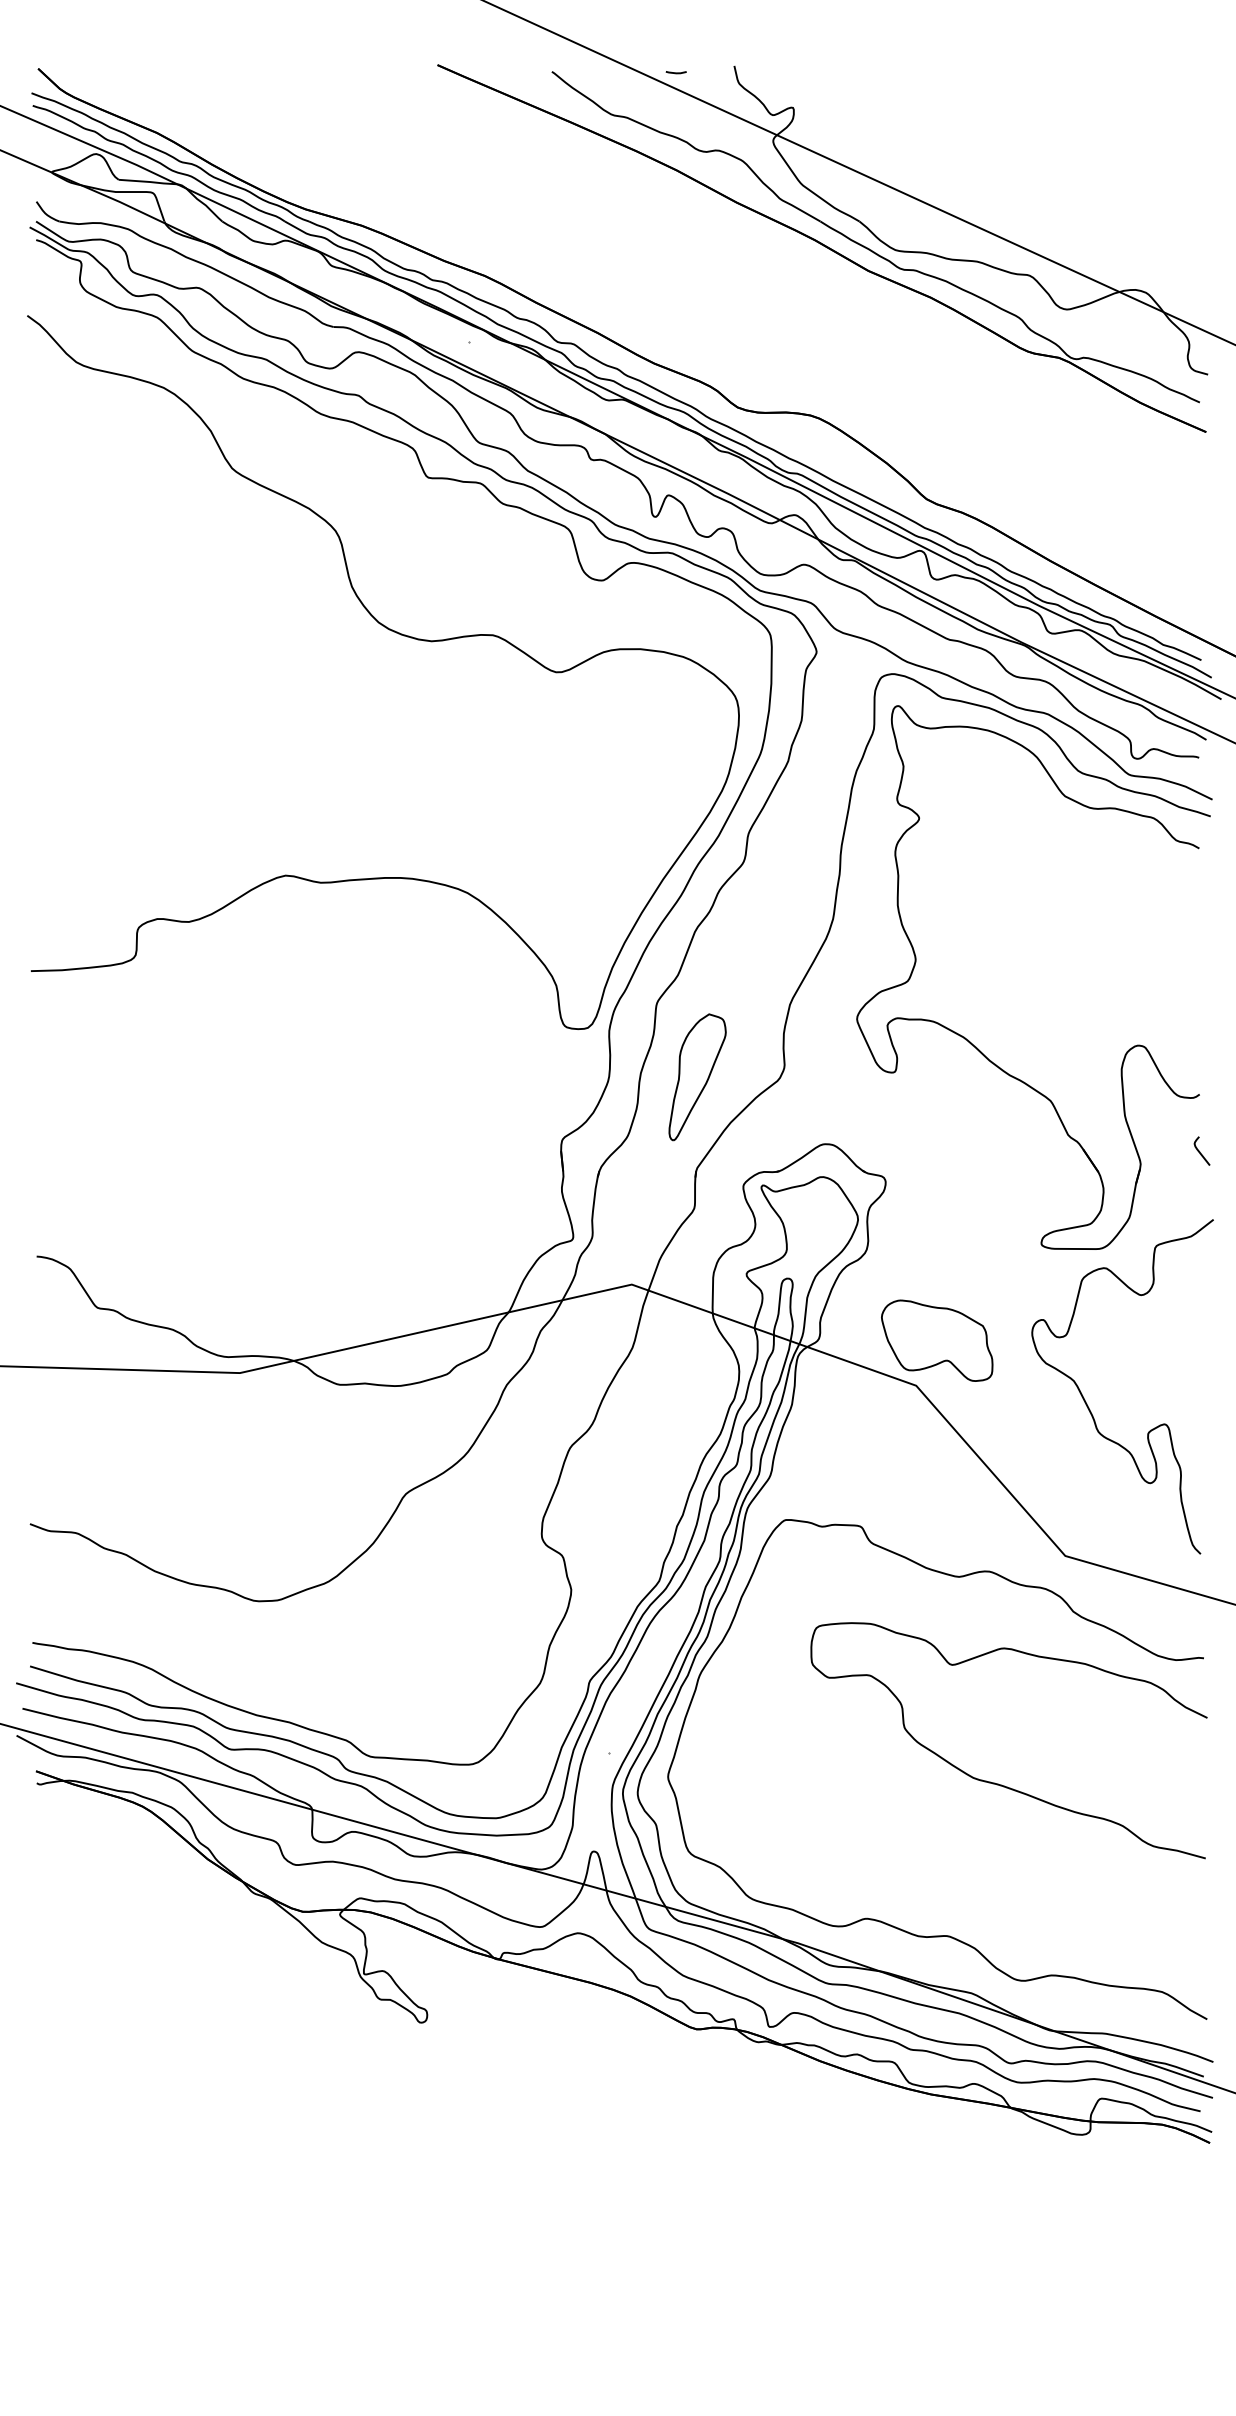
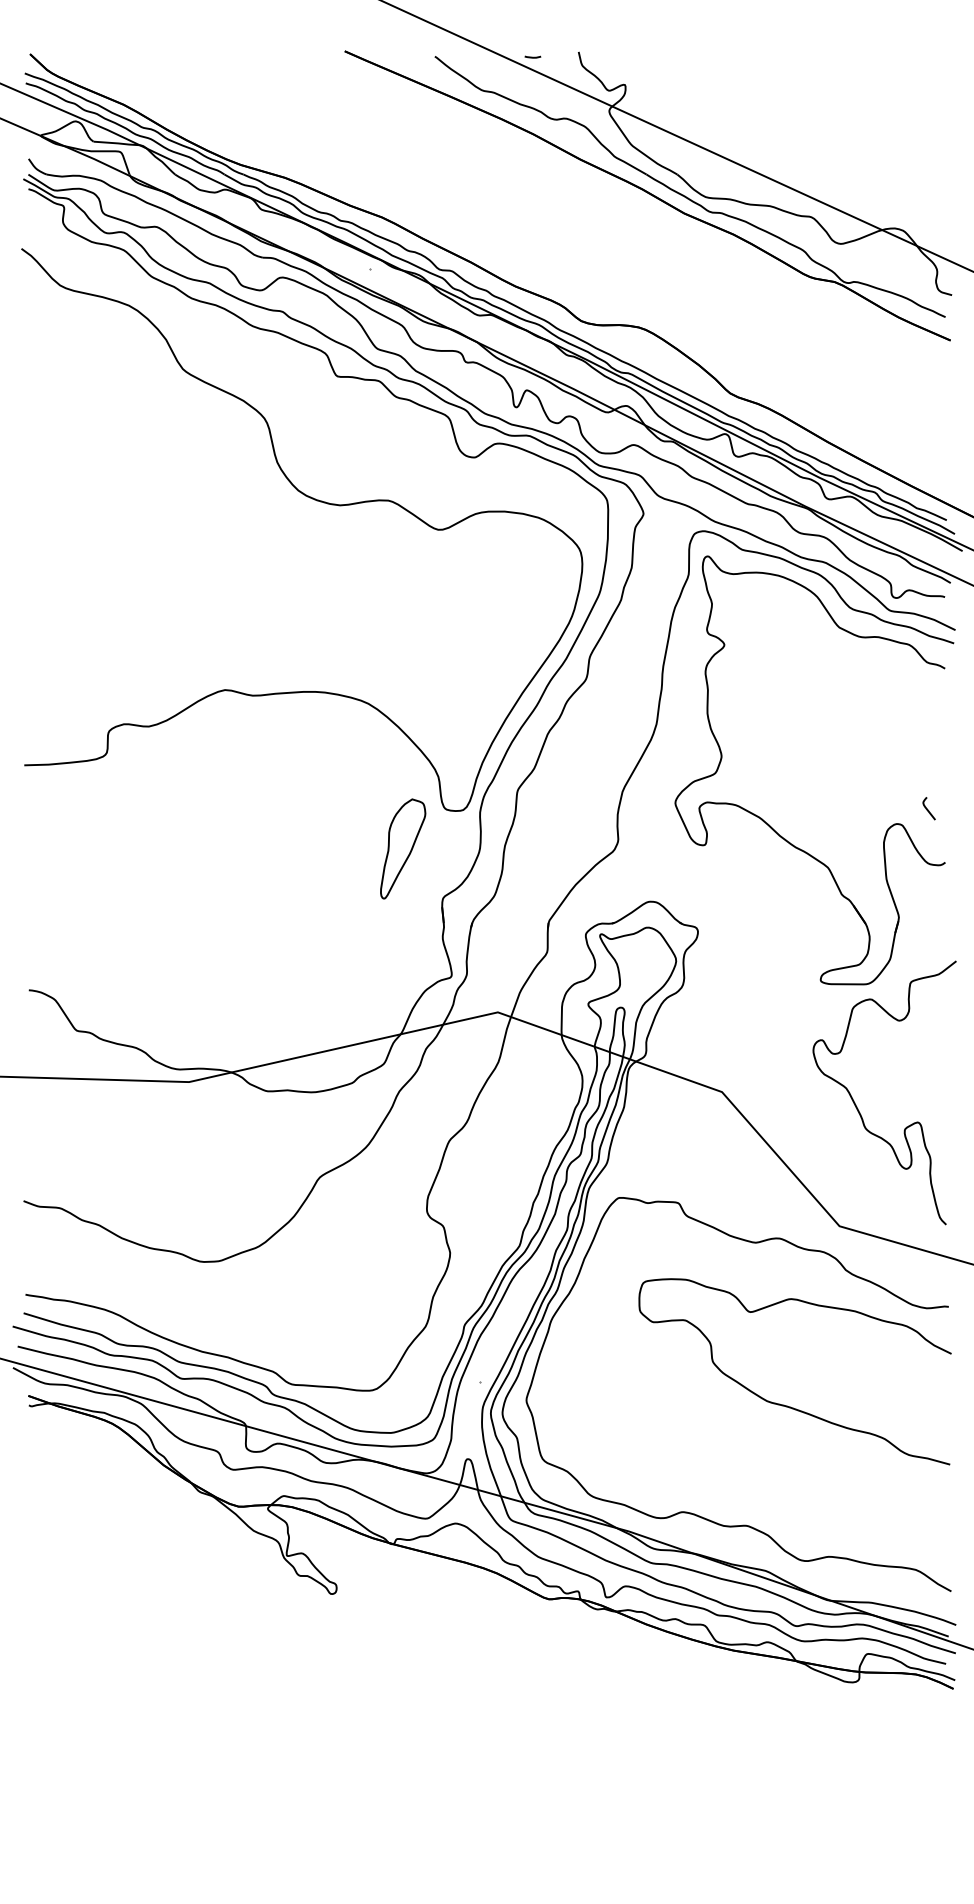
part: (697, 1077) -> (403, 849), moved
curve: (1200, 1151) -> (927, 808), moved
part: (937, 1340) -> (738, 1056), removed

